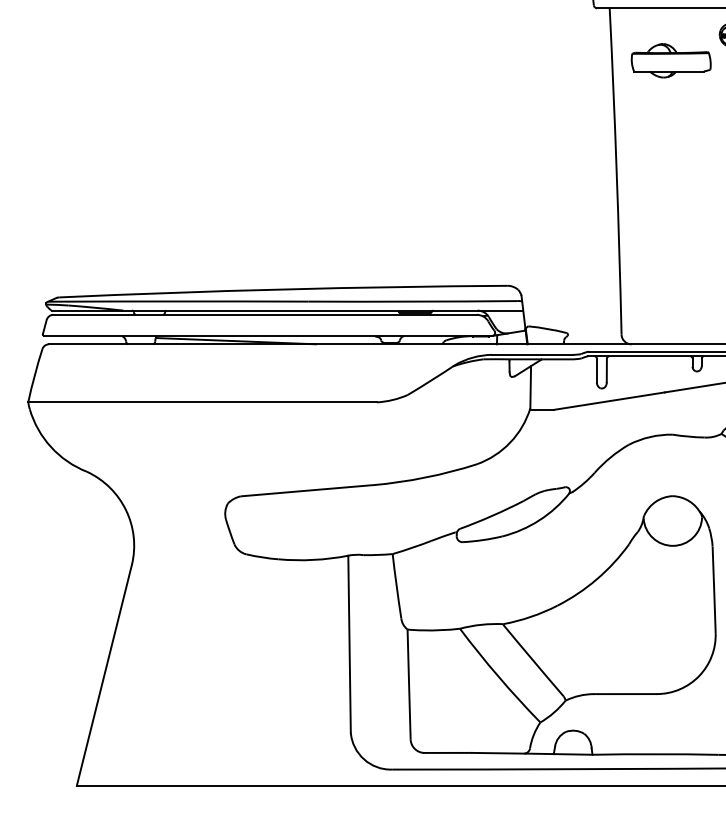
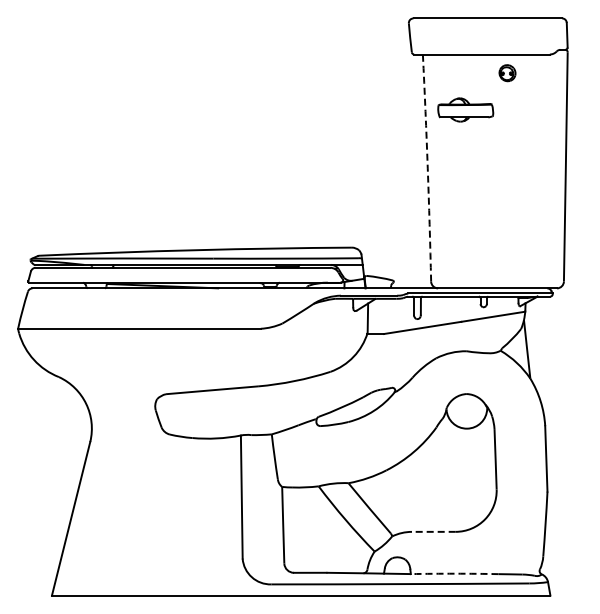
part: (670, 60) -> (465, 109), moved
arc: (616, 172) -> (427, 168), solid -> dashed
line: (624, 693) -> (433, 531), solid -> dashed
arc: (655, 753) -> (454, 573), solid -> dashed

